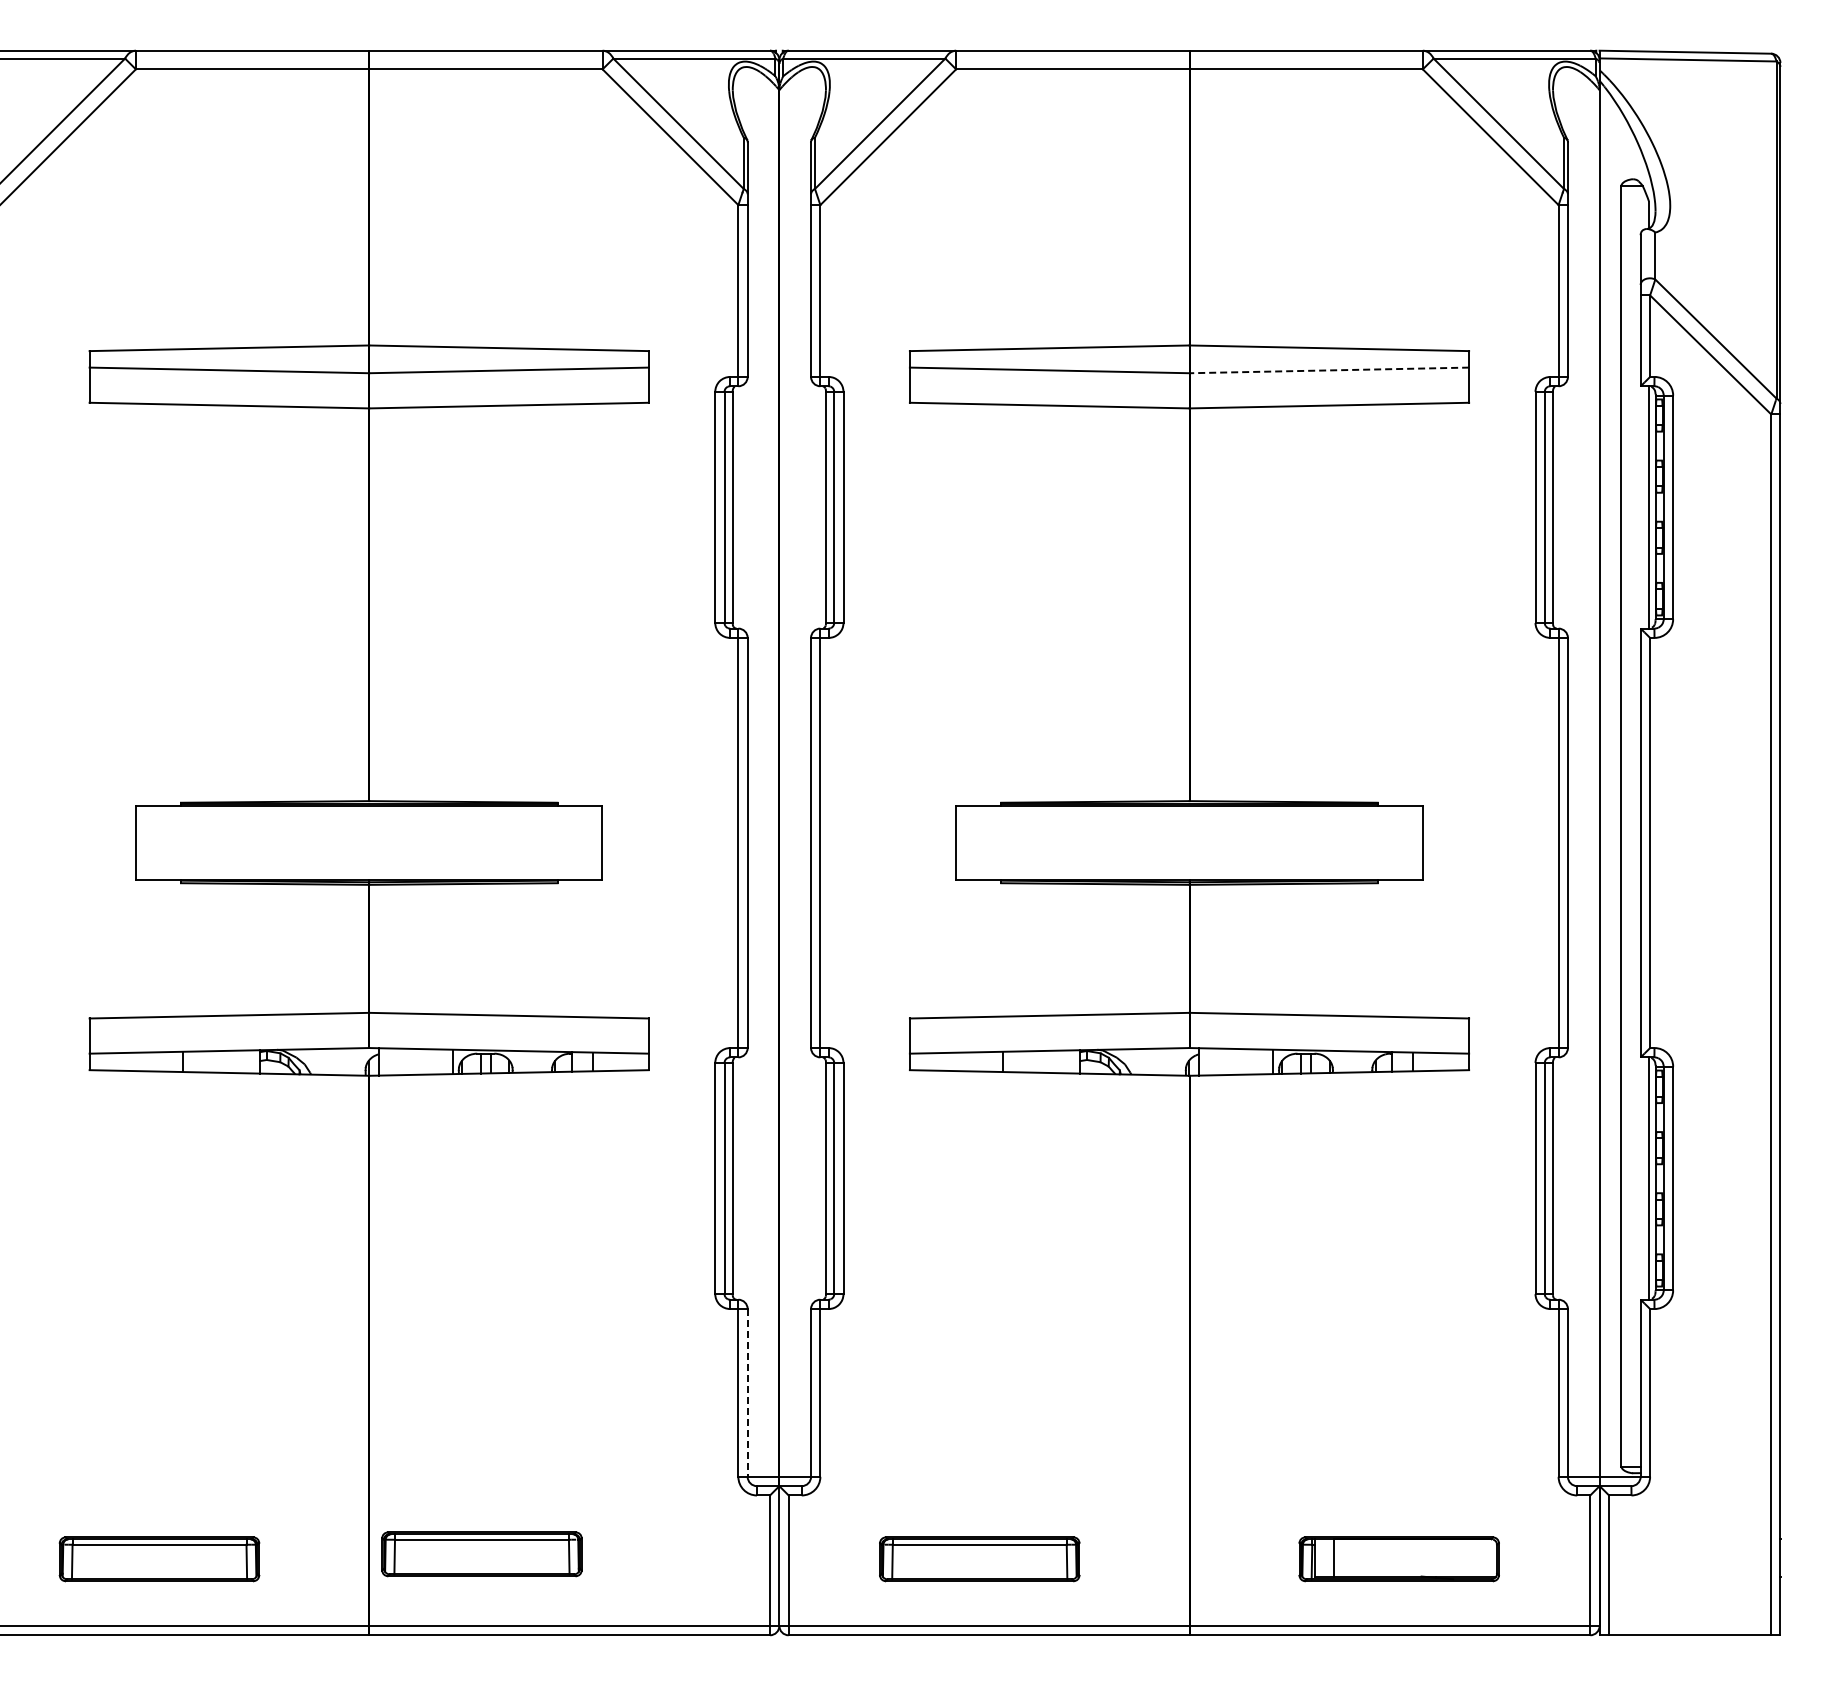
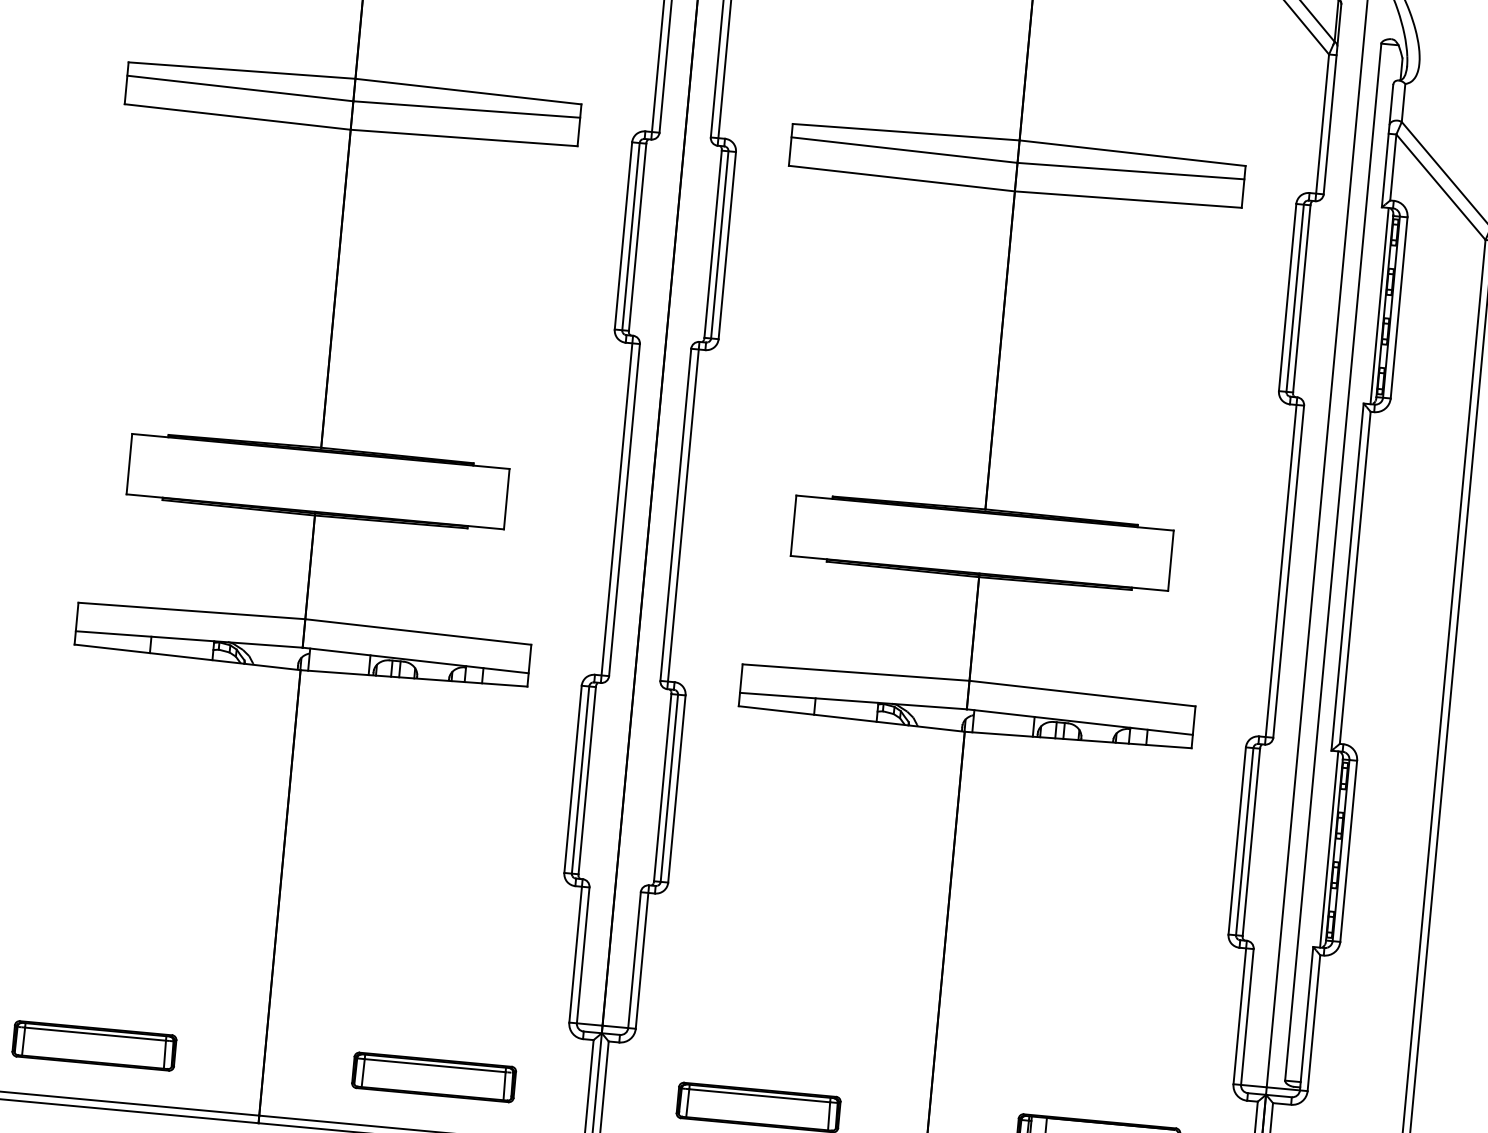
line: (1329, 370) -> (1131, 171), dashed -> solid
line: (747, 1392) -> (583, 955), dashed -> solid
part: (481, 1554) -> (433, 1077), moved

